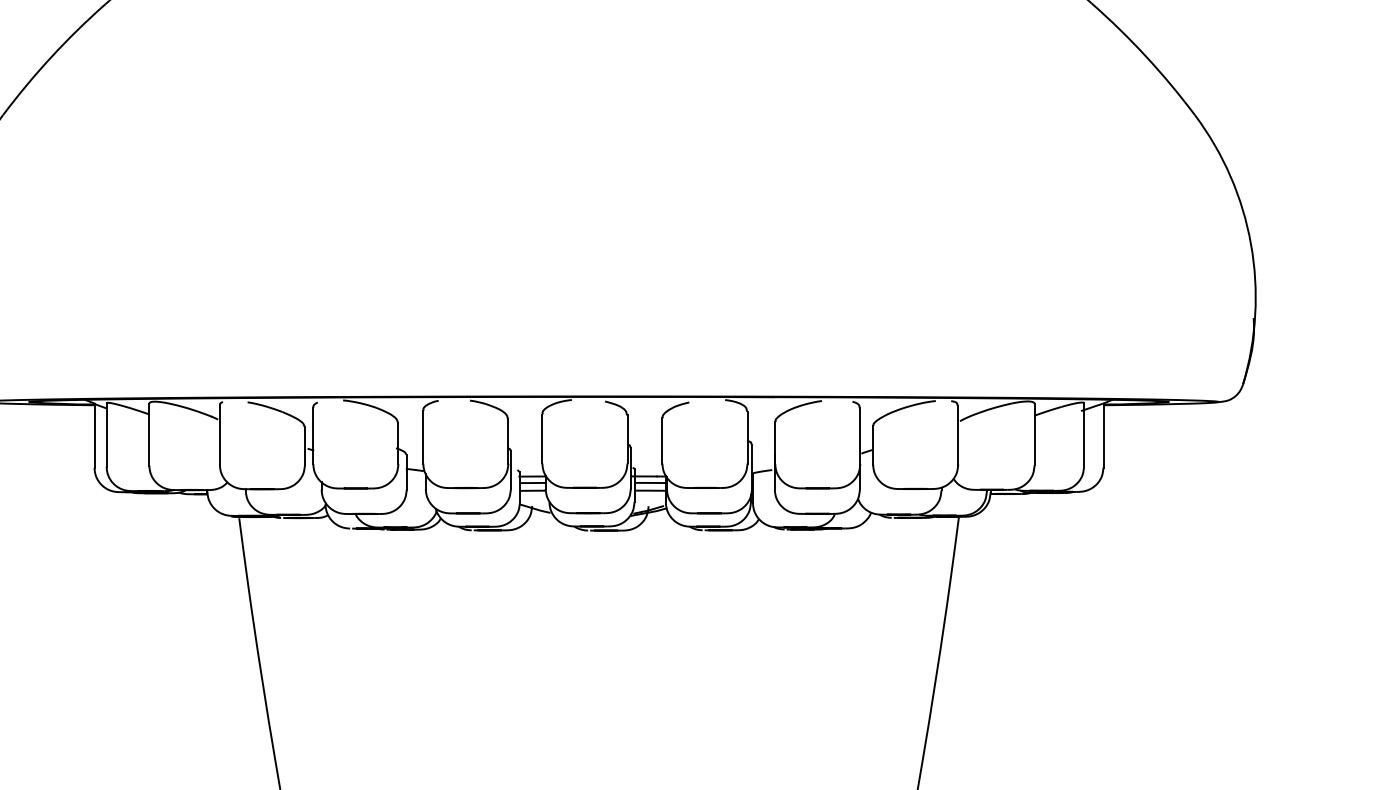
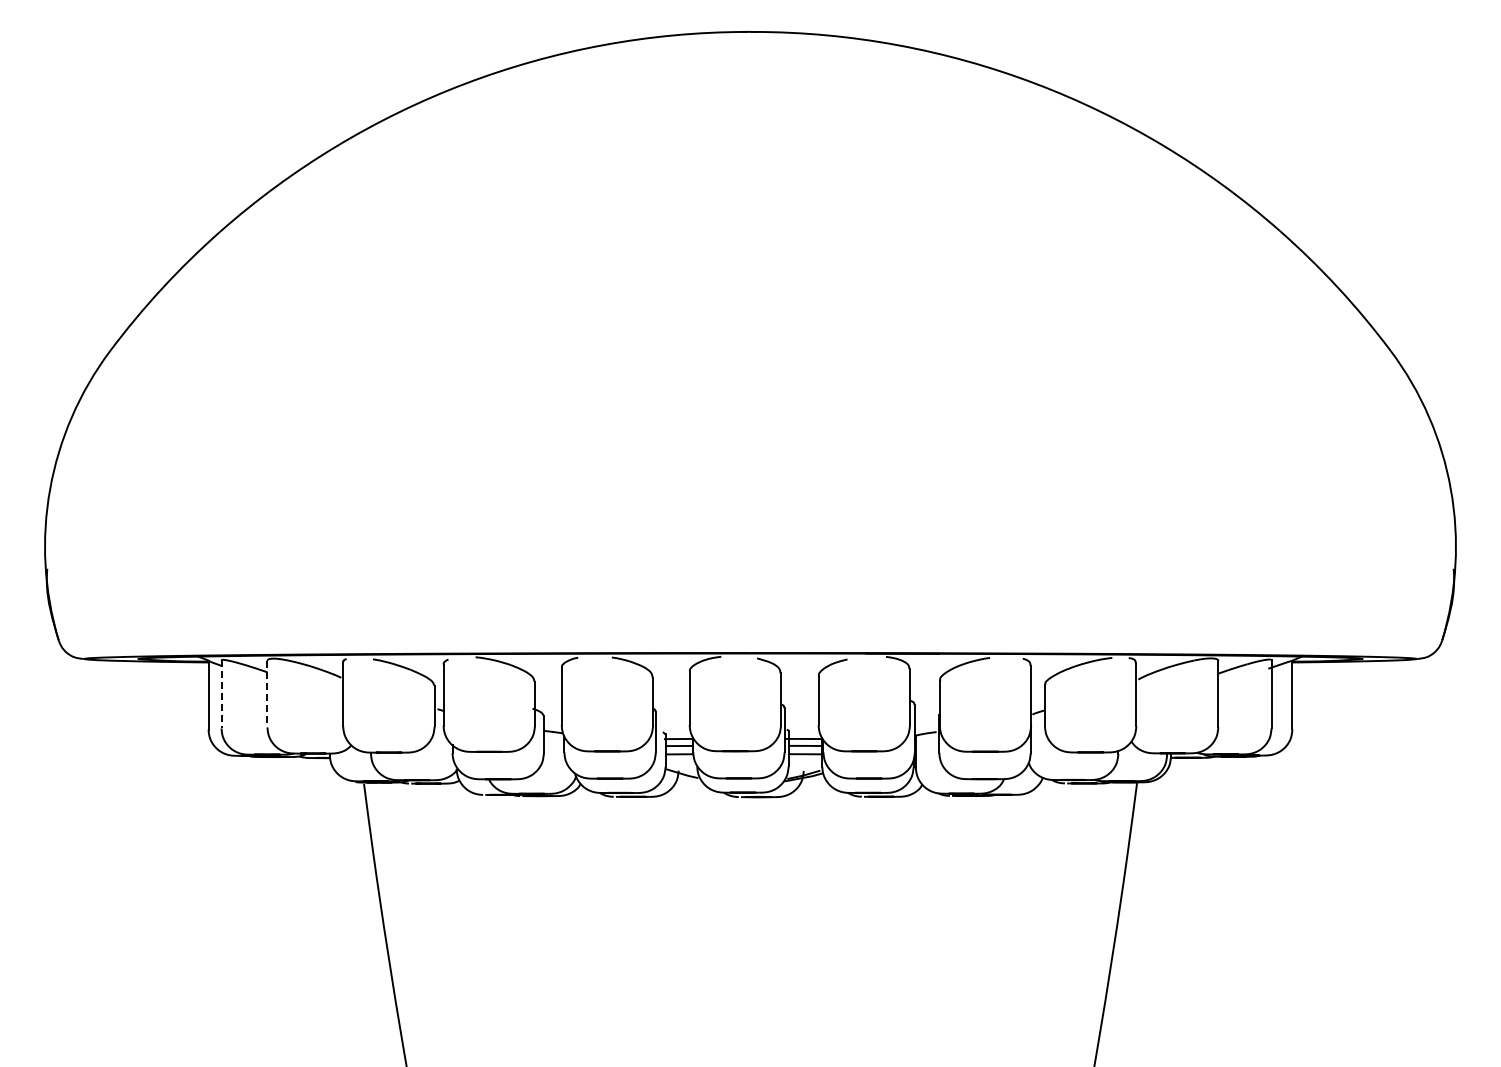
line: (106, 435) -> (221, 694), solid -> dashed
line: (149, 435) -> (267, 694), solid -> dashed

